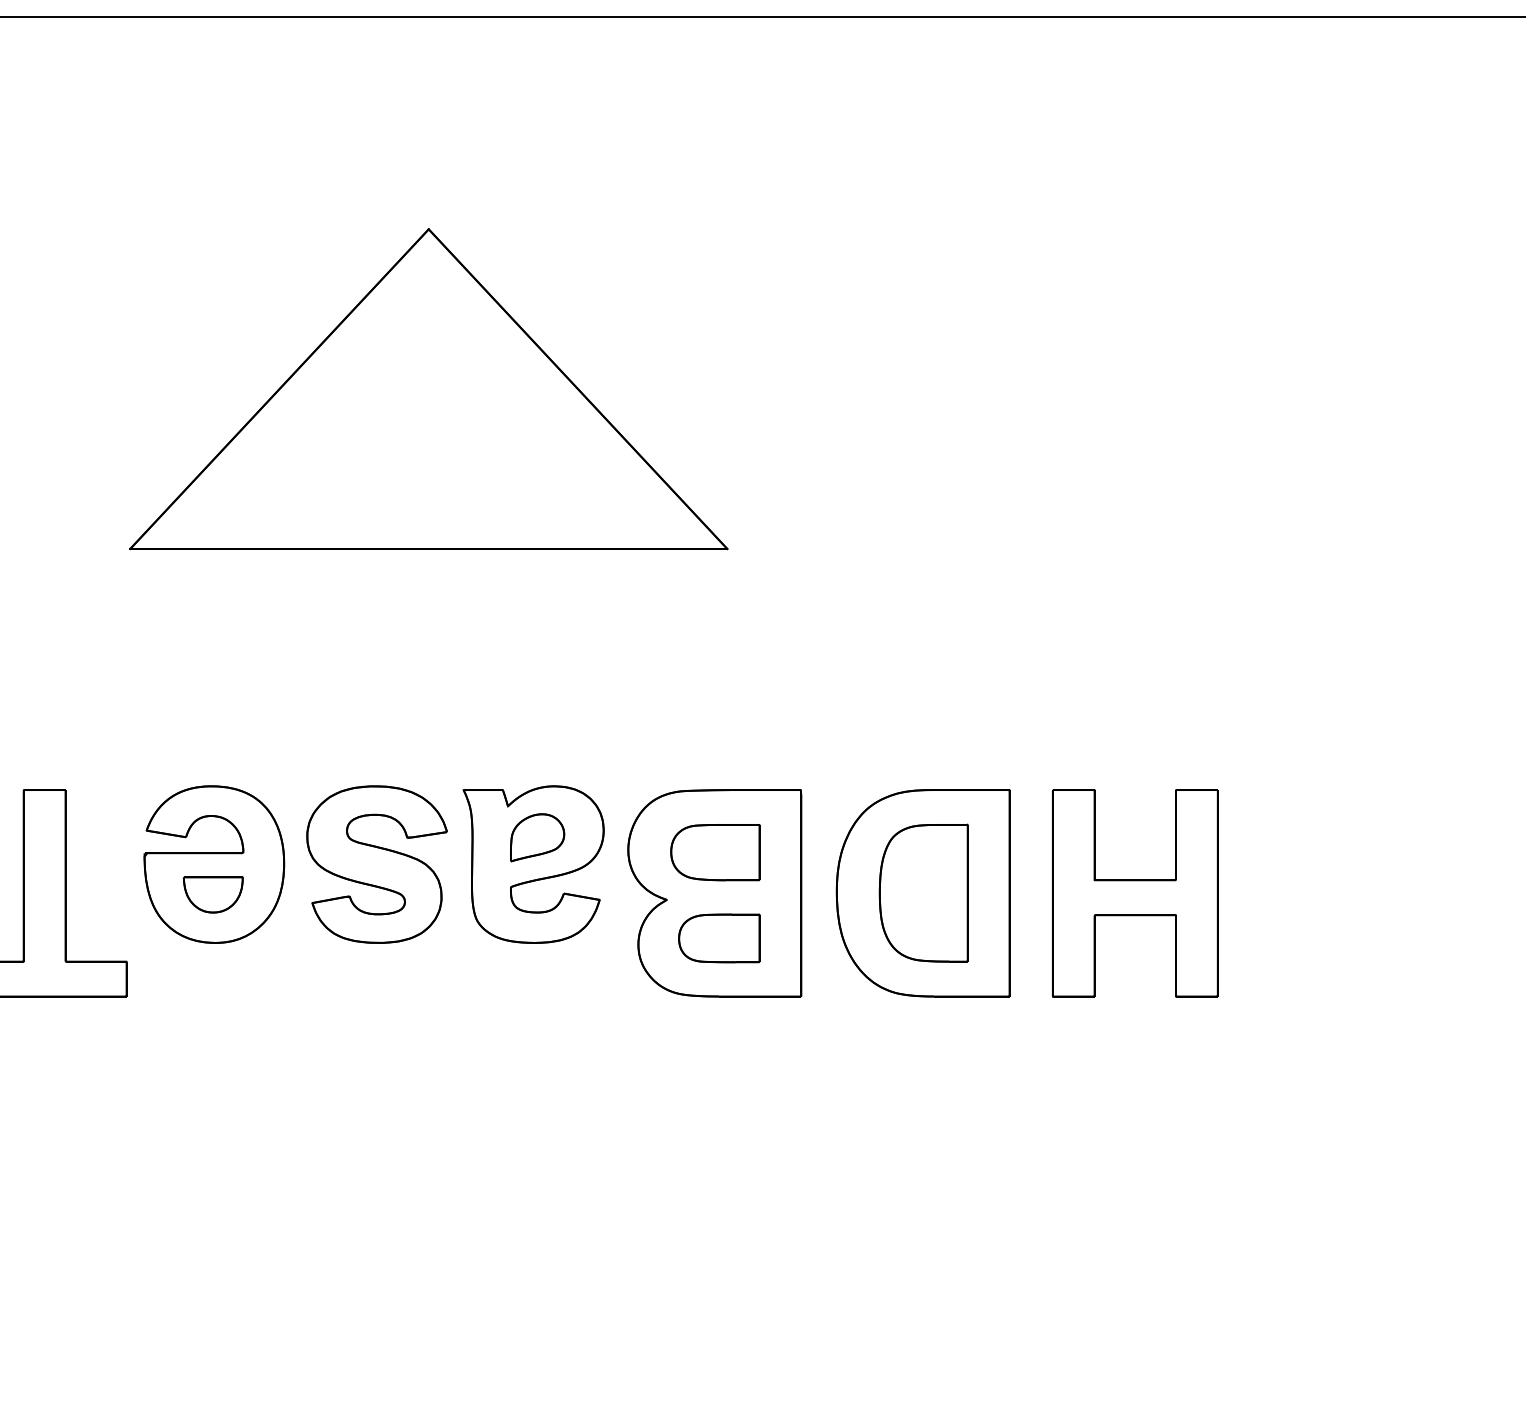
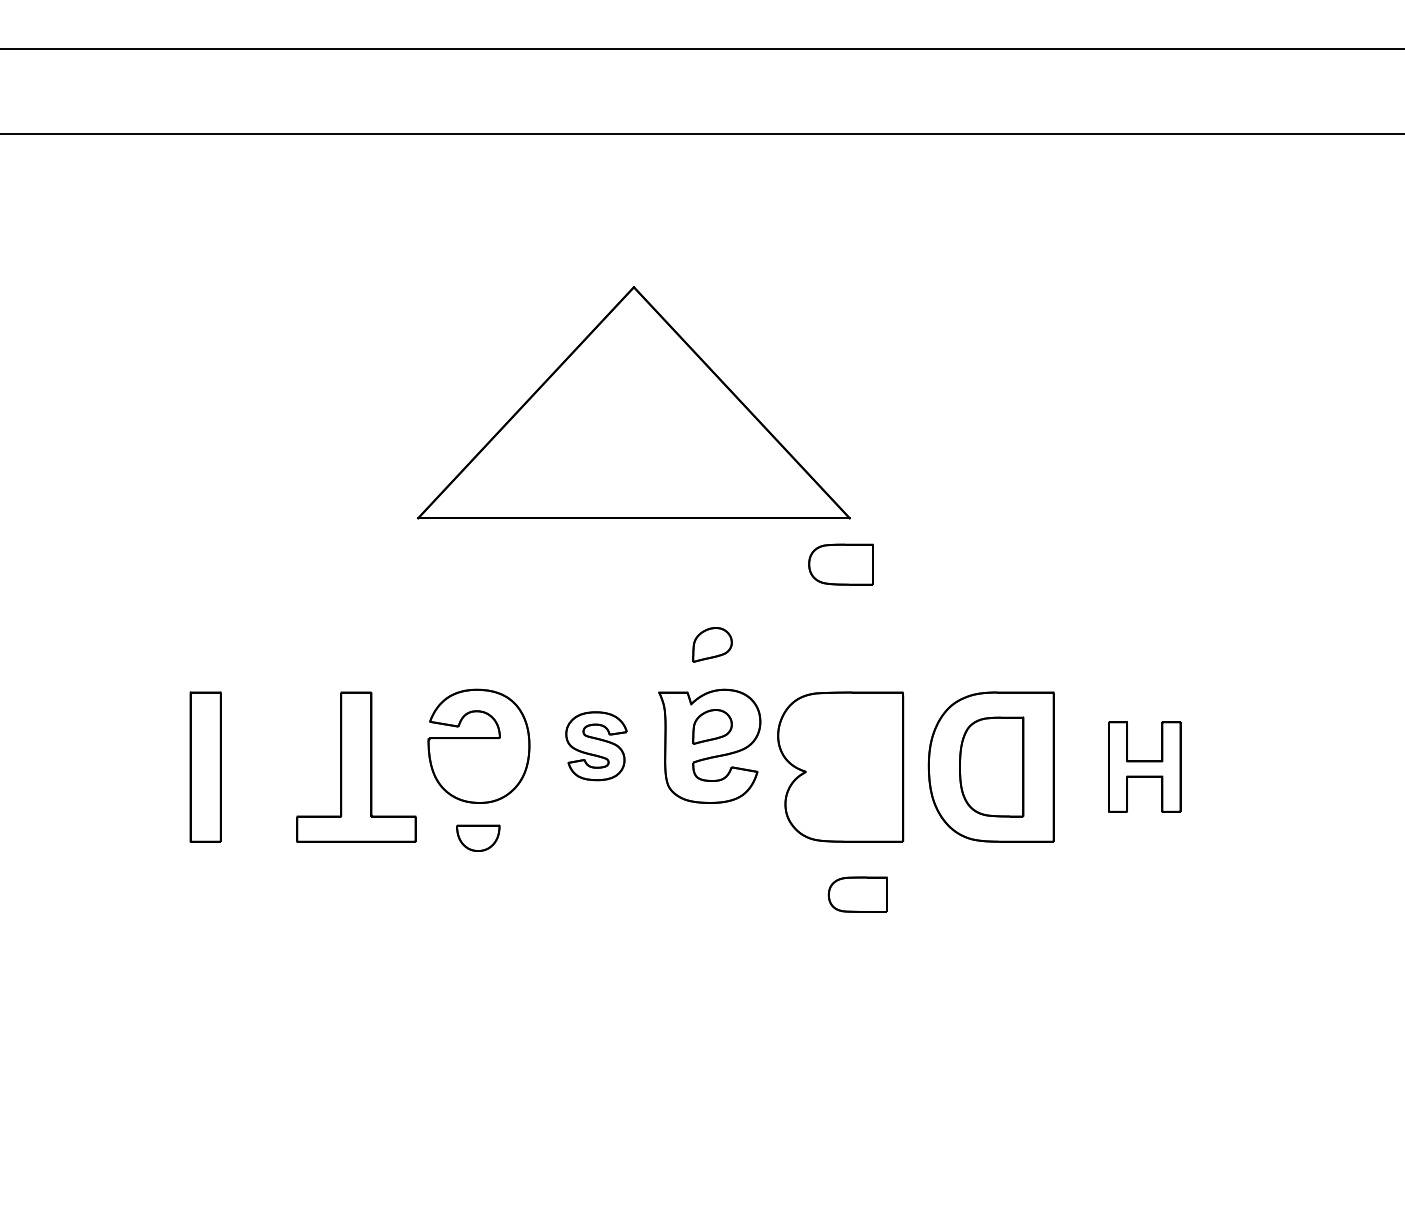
part: (537, 723) -> (712, 644), added
part: (714, 852) -> (840, 564), moved
part: (376, 863) -> (596, 745), size x0.6
part: (1135, 892) -> (1144, 766), size x0.6
part: (213, 893) -> (478, 837), moved
part: (718, 938) -> (857, 894), moved

